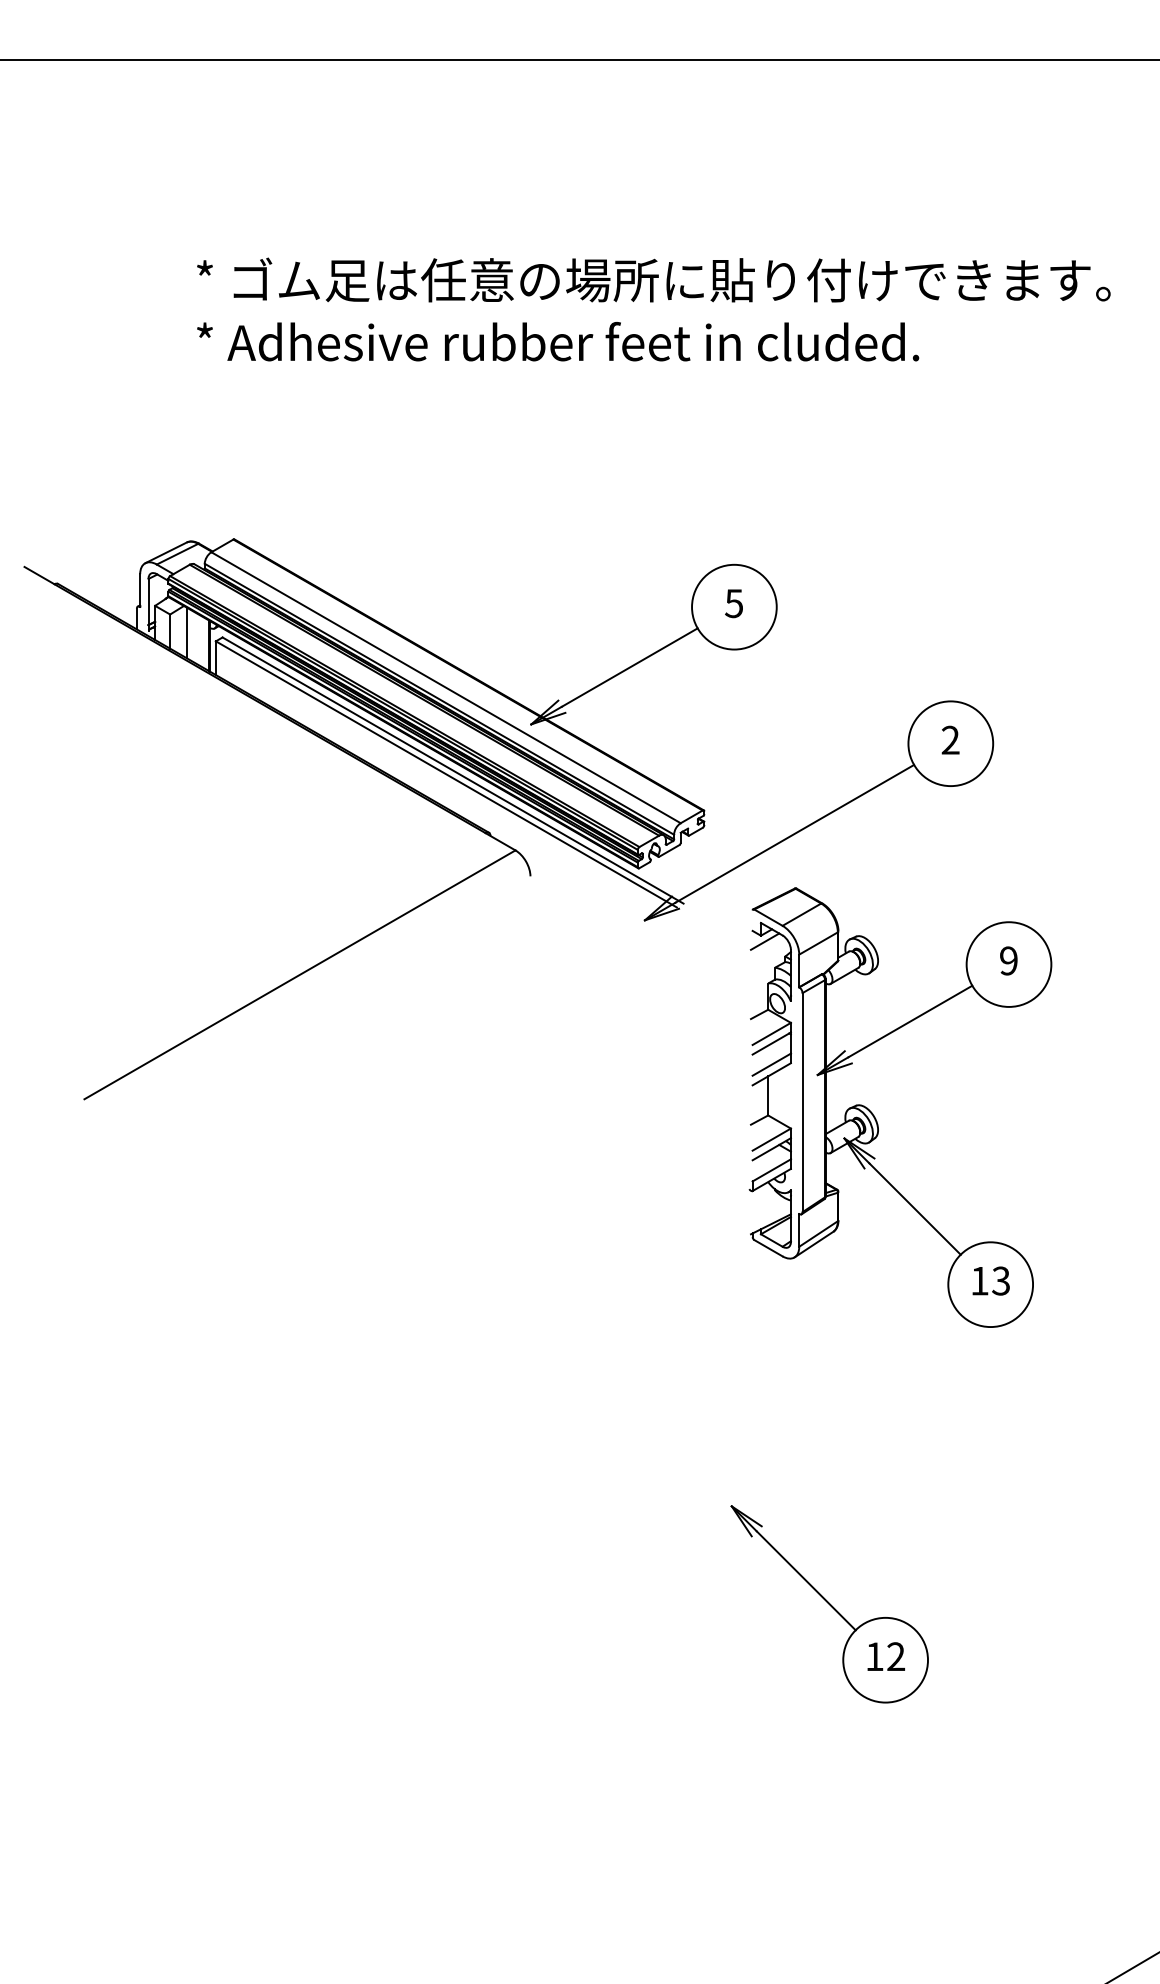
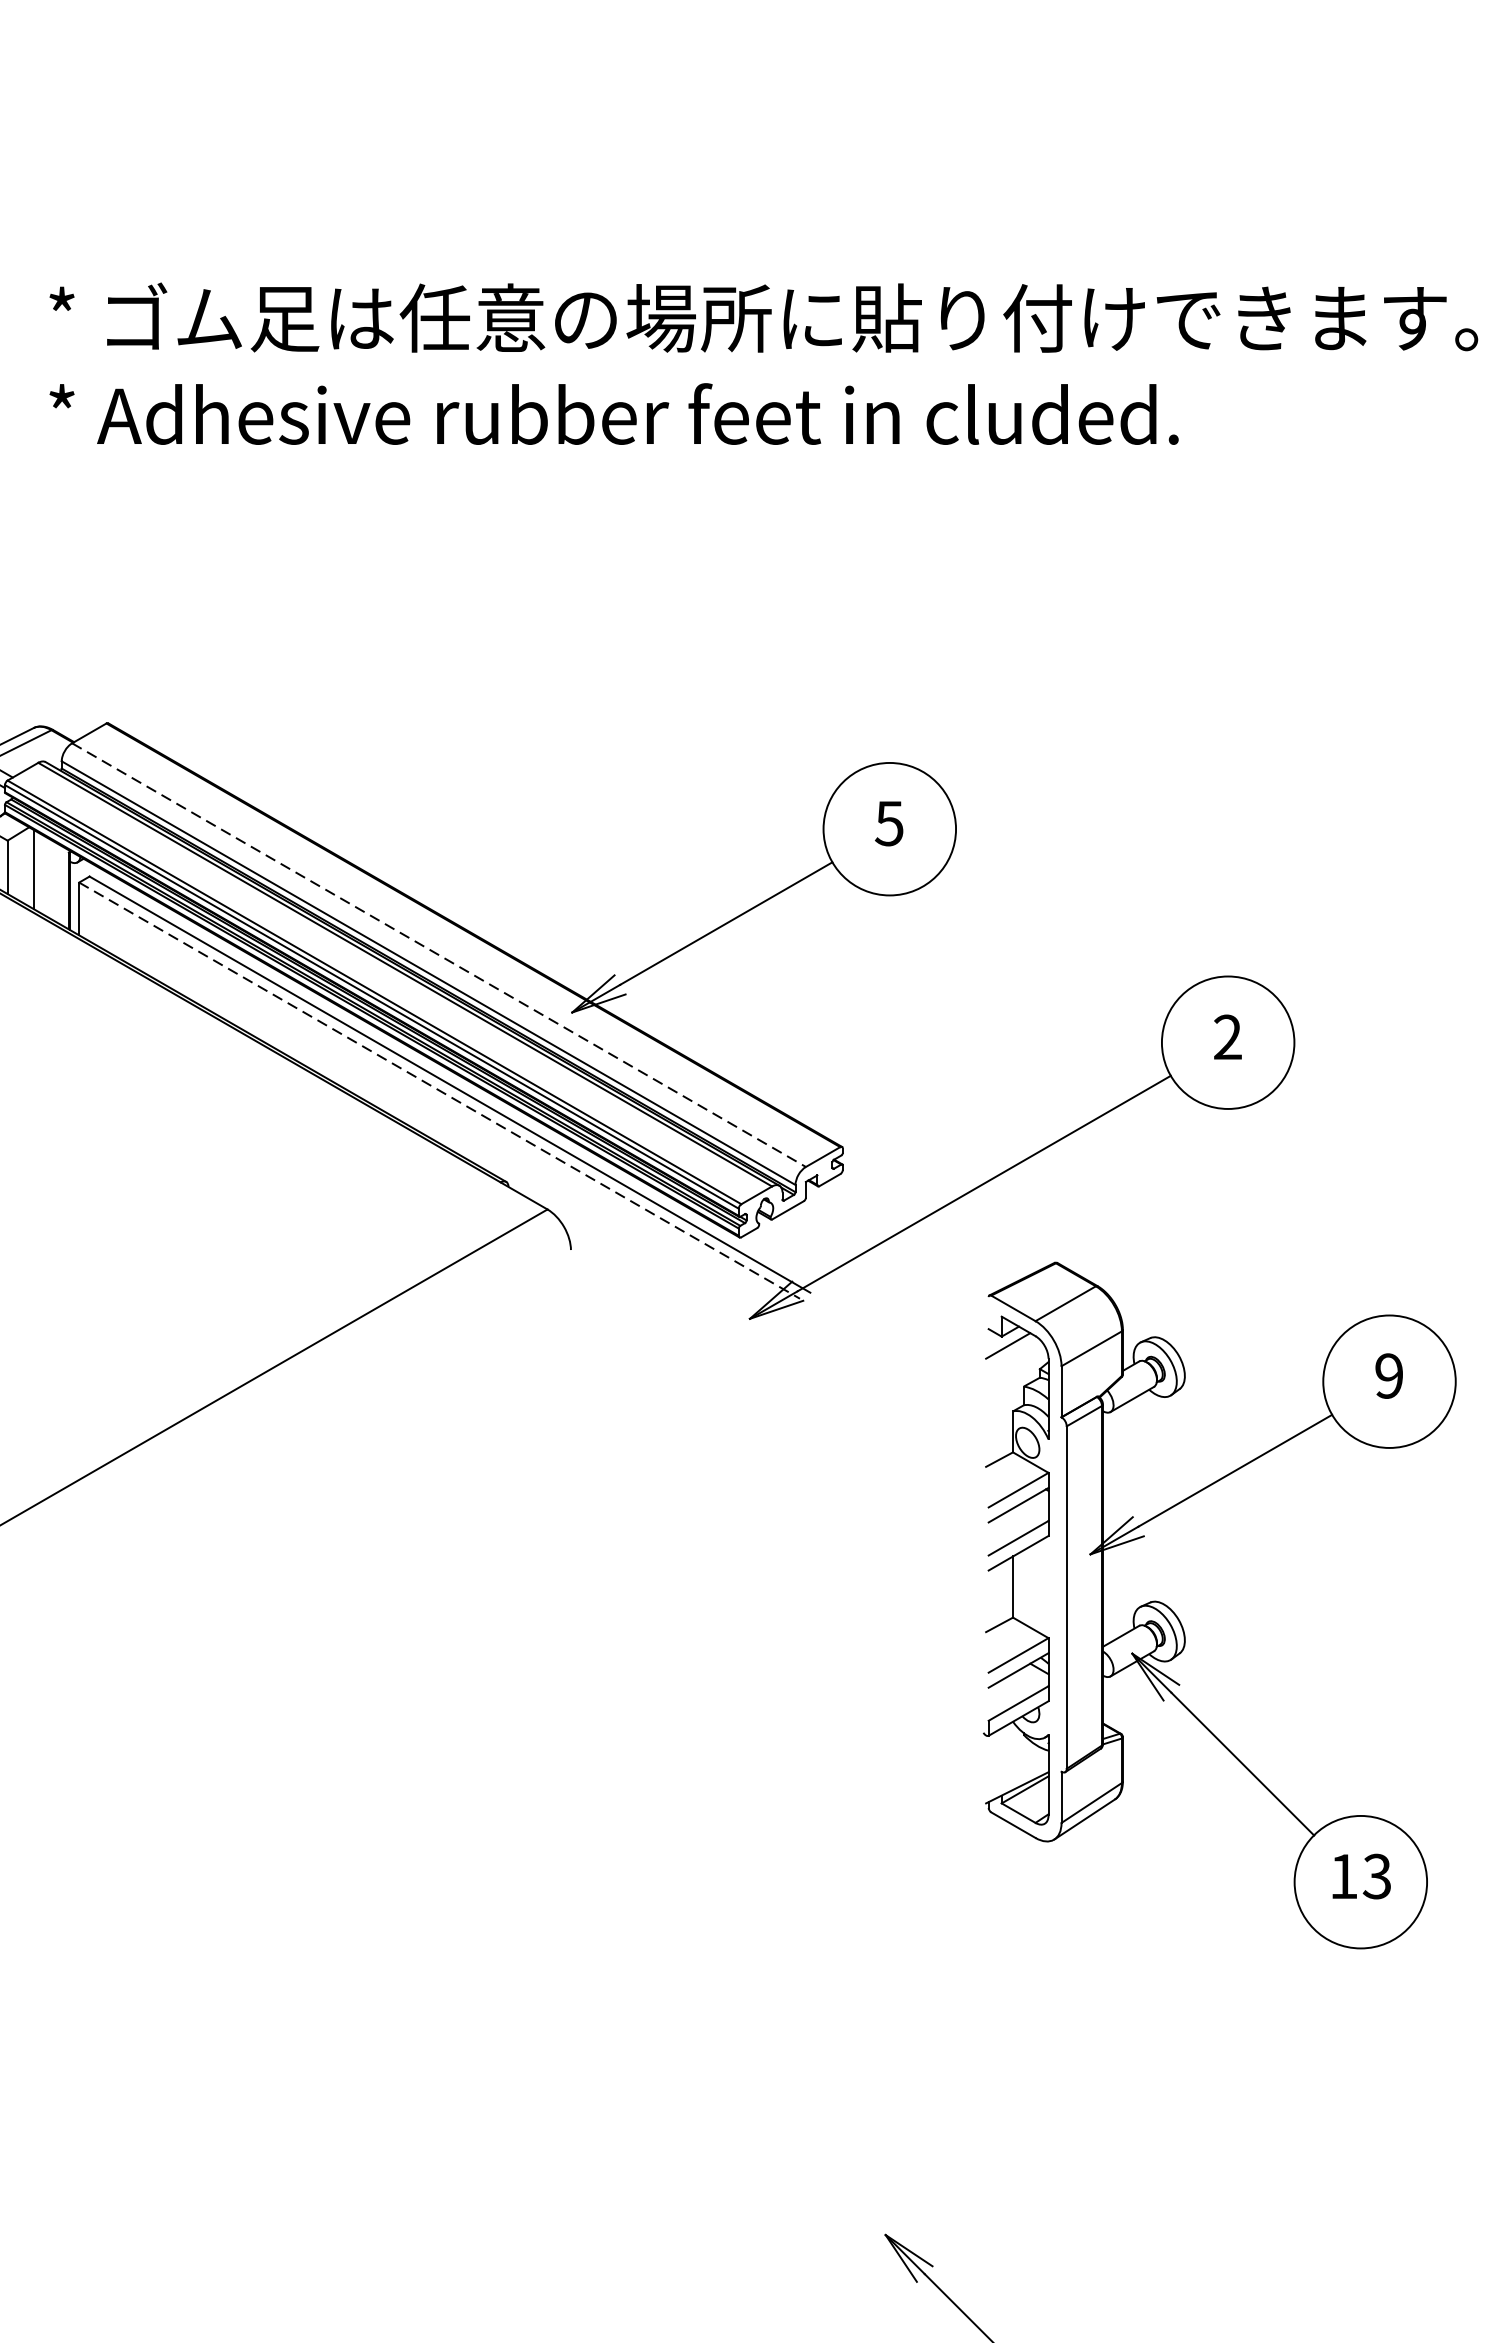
line: (446, 687) -> (439, 954), solid -> dashed
line: (446, 774) -> (439, 1090), solid -> dashed
part: (876, 1118) -> (1182, 1622), moved

